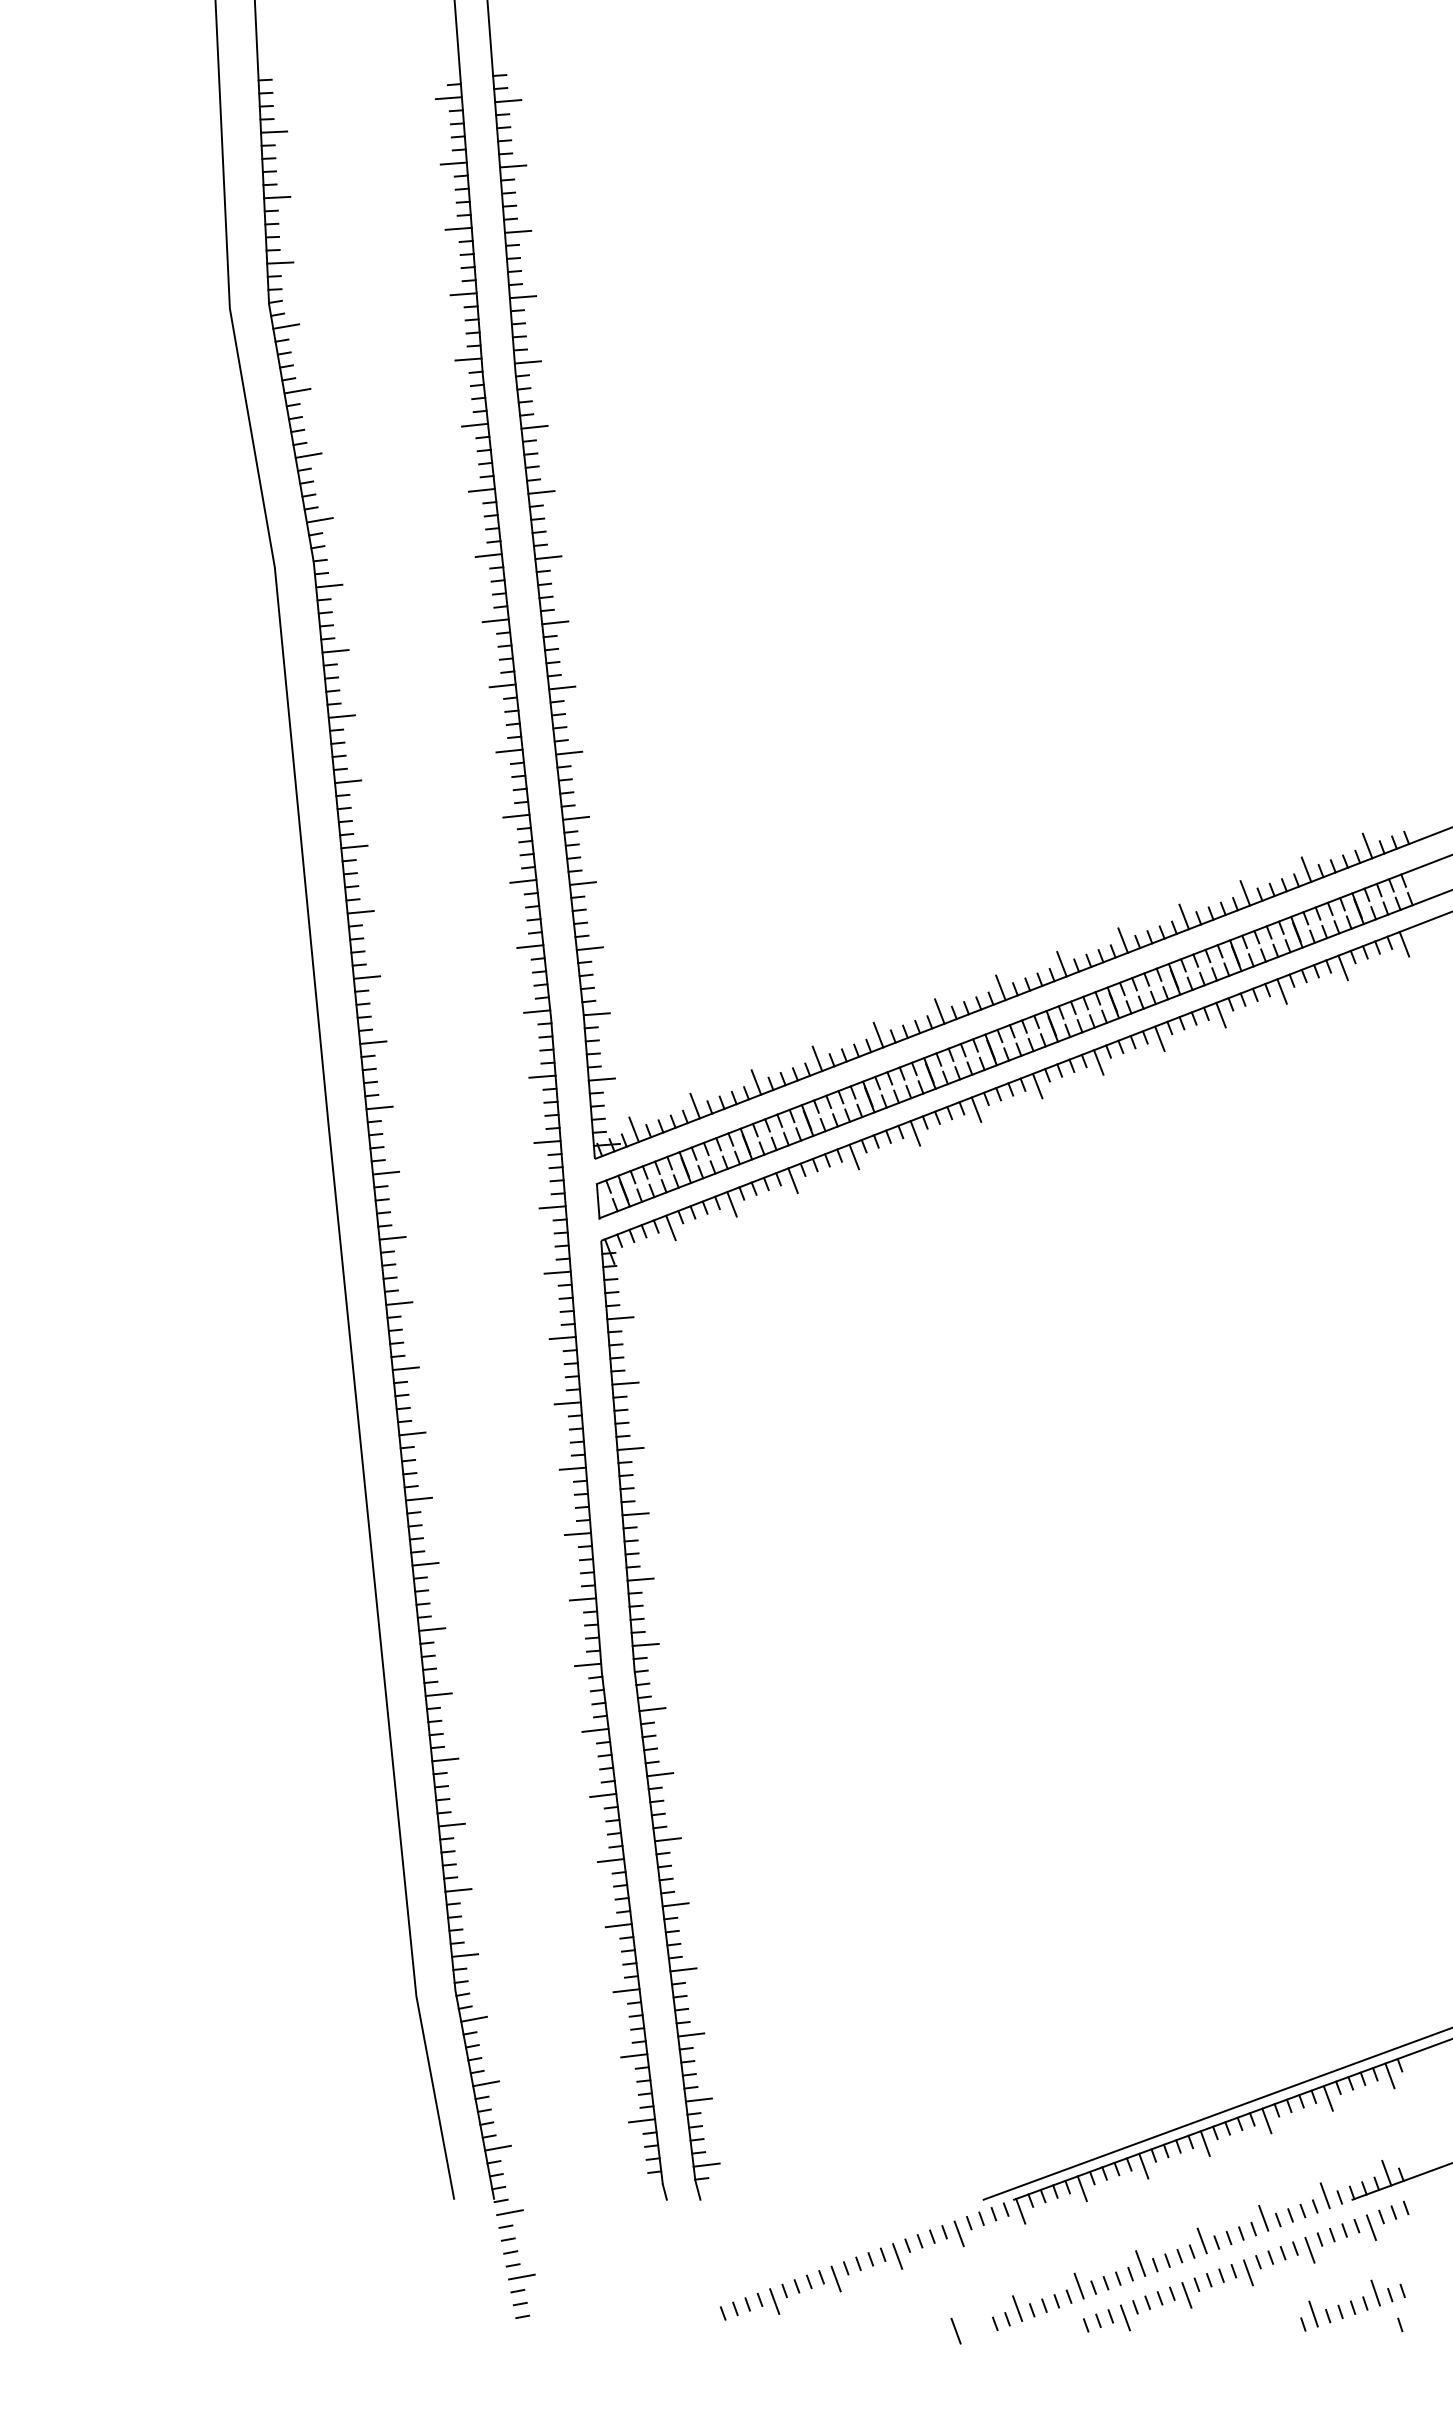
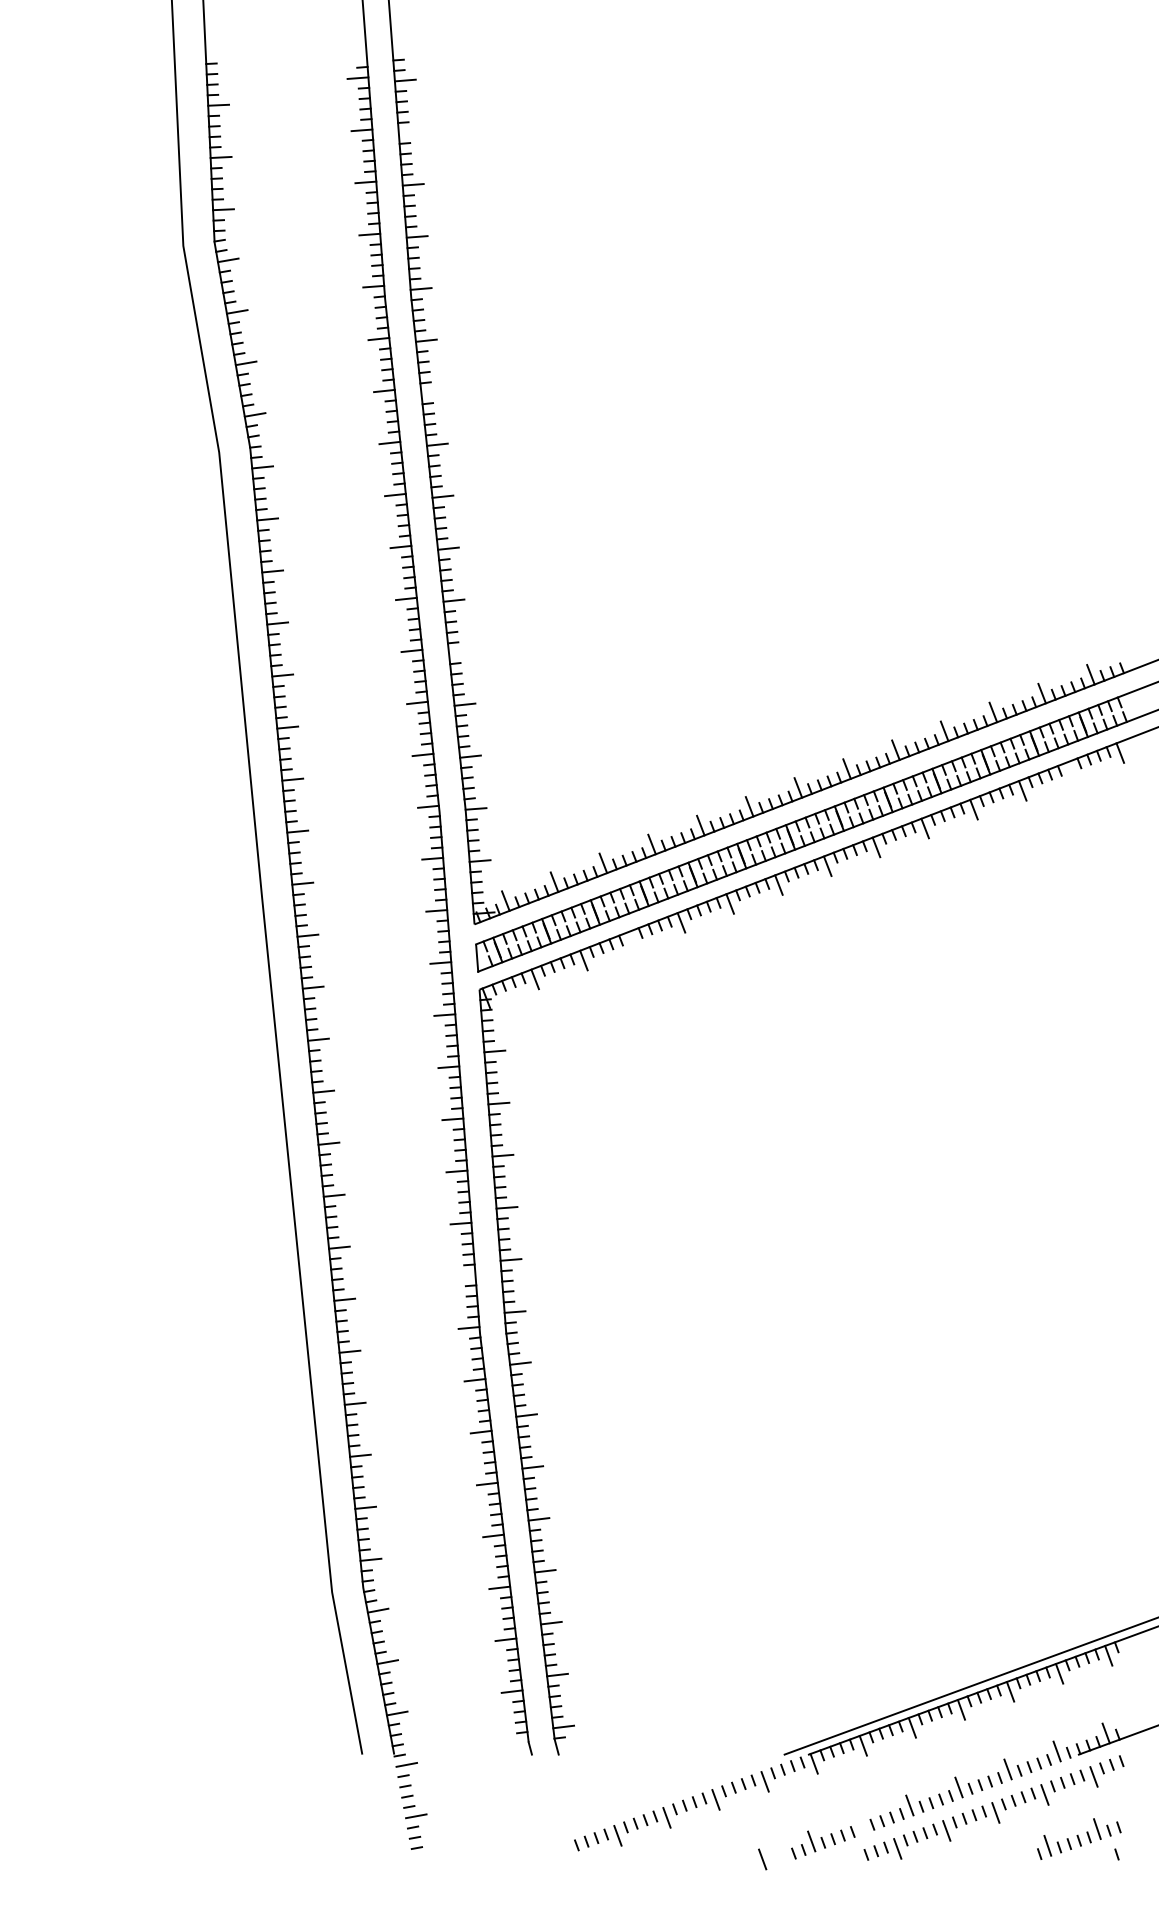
line: (513, 166) -> (409, 132), removed
line: (541, 492) -> (431, 392), removed
line: (575, 817) -> (459, 651), removed
line: (1342, 967) -> (1070, 771), removed
line: (792, 1180) -> (632, 941), removed
line: (582, 1599) -> (464, 1275), removed
line: (1078, 2285) -> (860, 1823), removed

